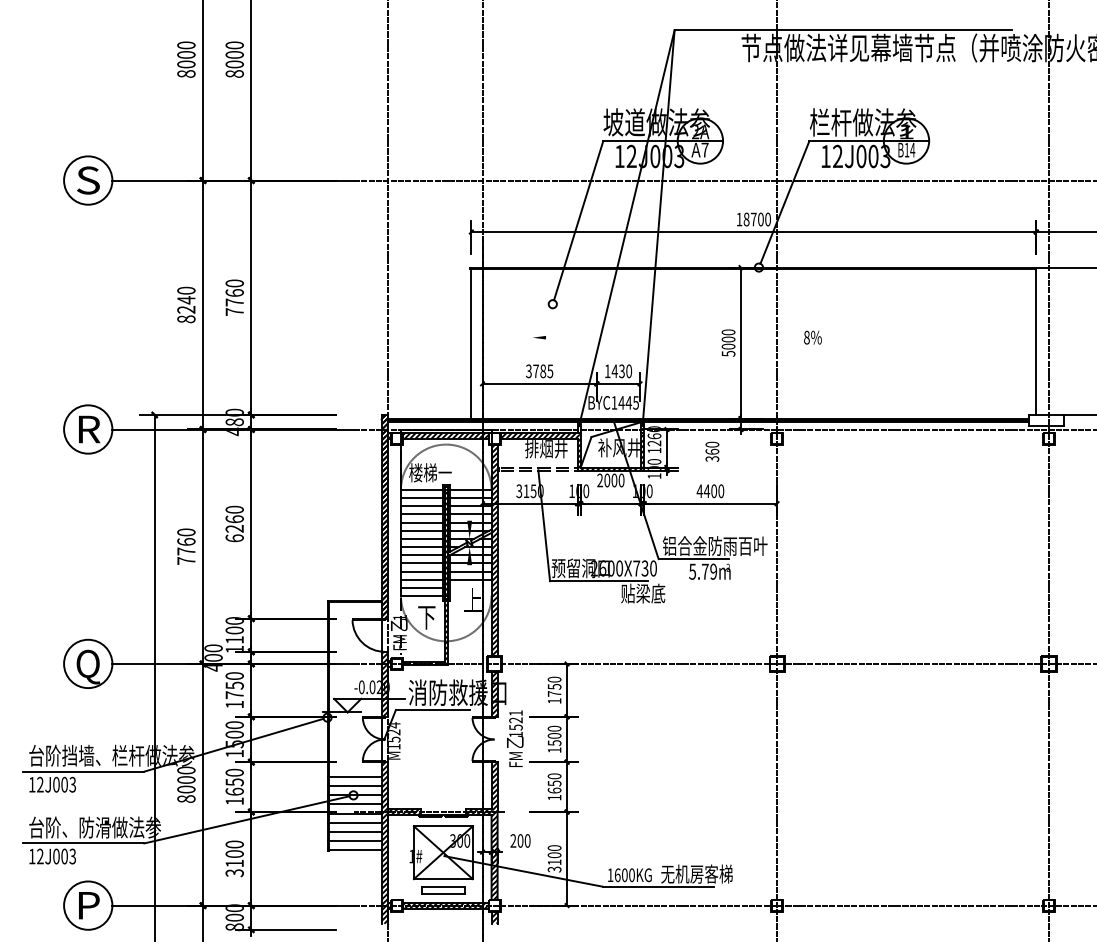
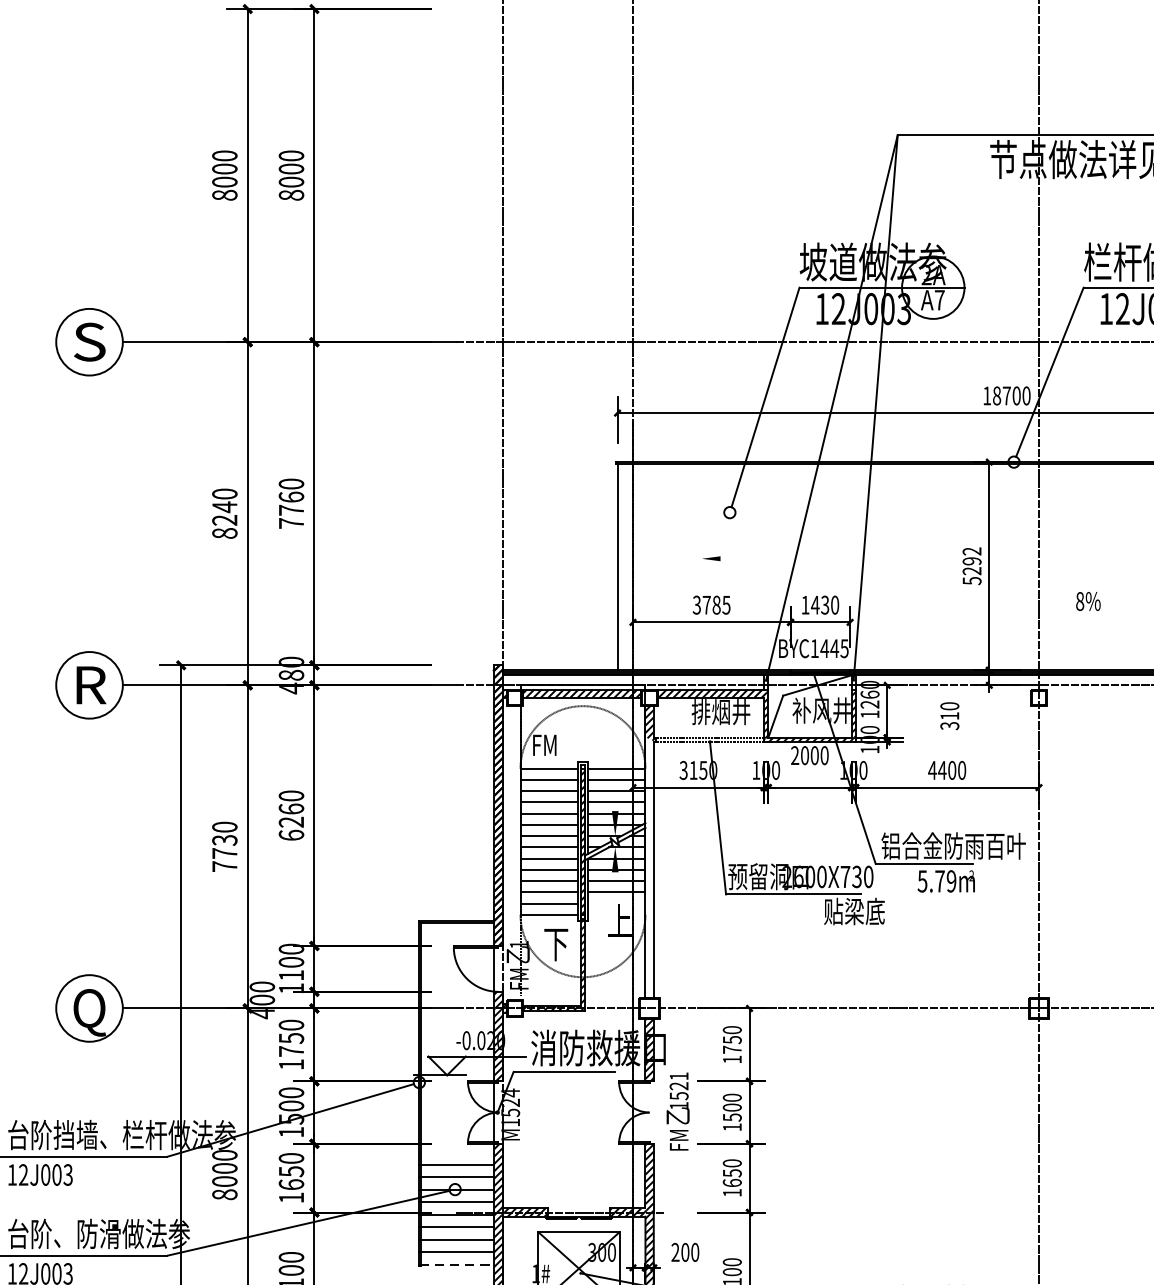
text: (812, 337) -> (1087, 601), moved
text: (728, 339) -> (972, 561), 5000 -> 5292
text: (712, 451) -> (949, 715), 360 -> 310
text: (430, 472) -> (561, 744), 楼梯一 -> FM
text: (186, 541) -> (224, 839), 7760 -> 7730
hatch: (494, 561) -> (649, 867), removed
line: (355, 849) -> (457, 1264), solid -> dashed

